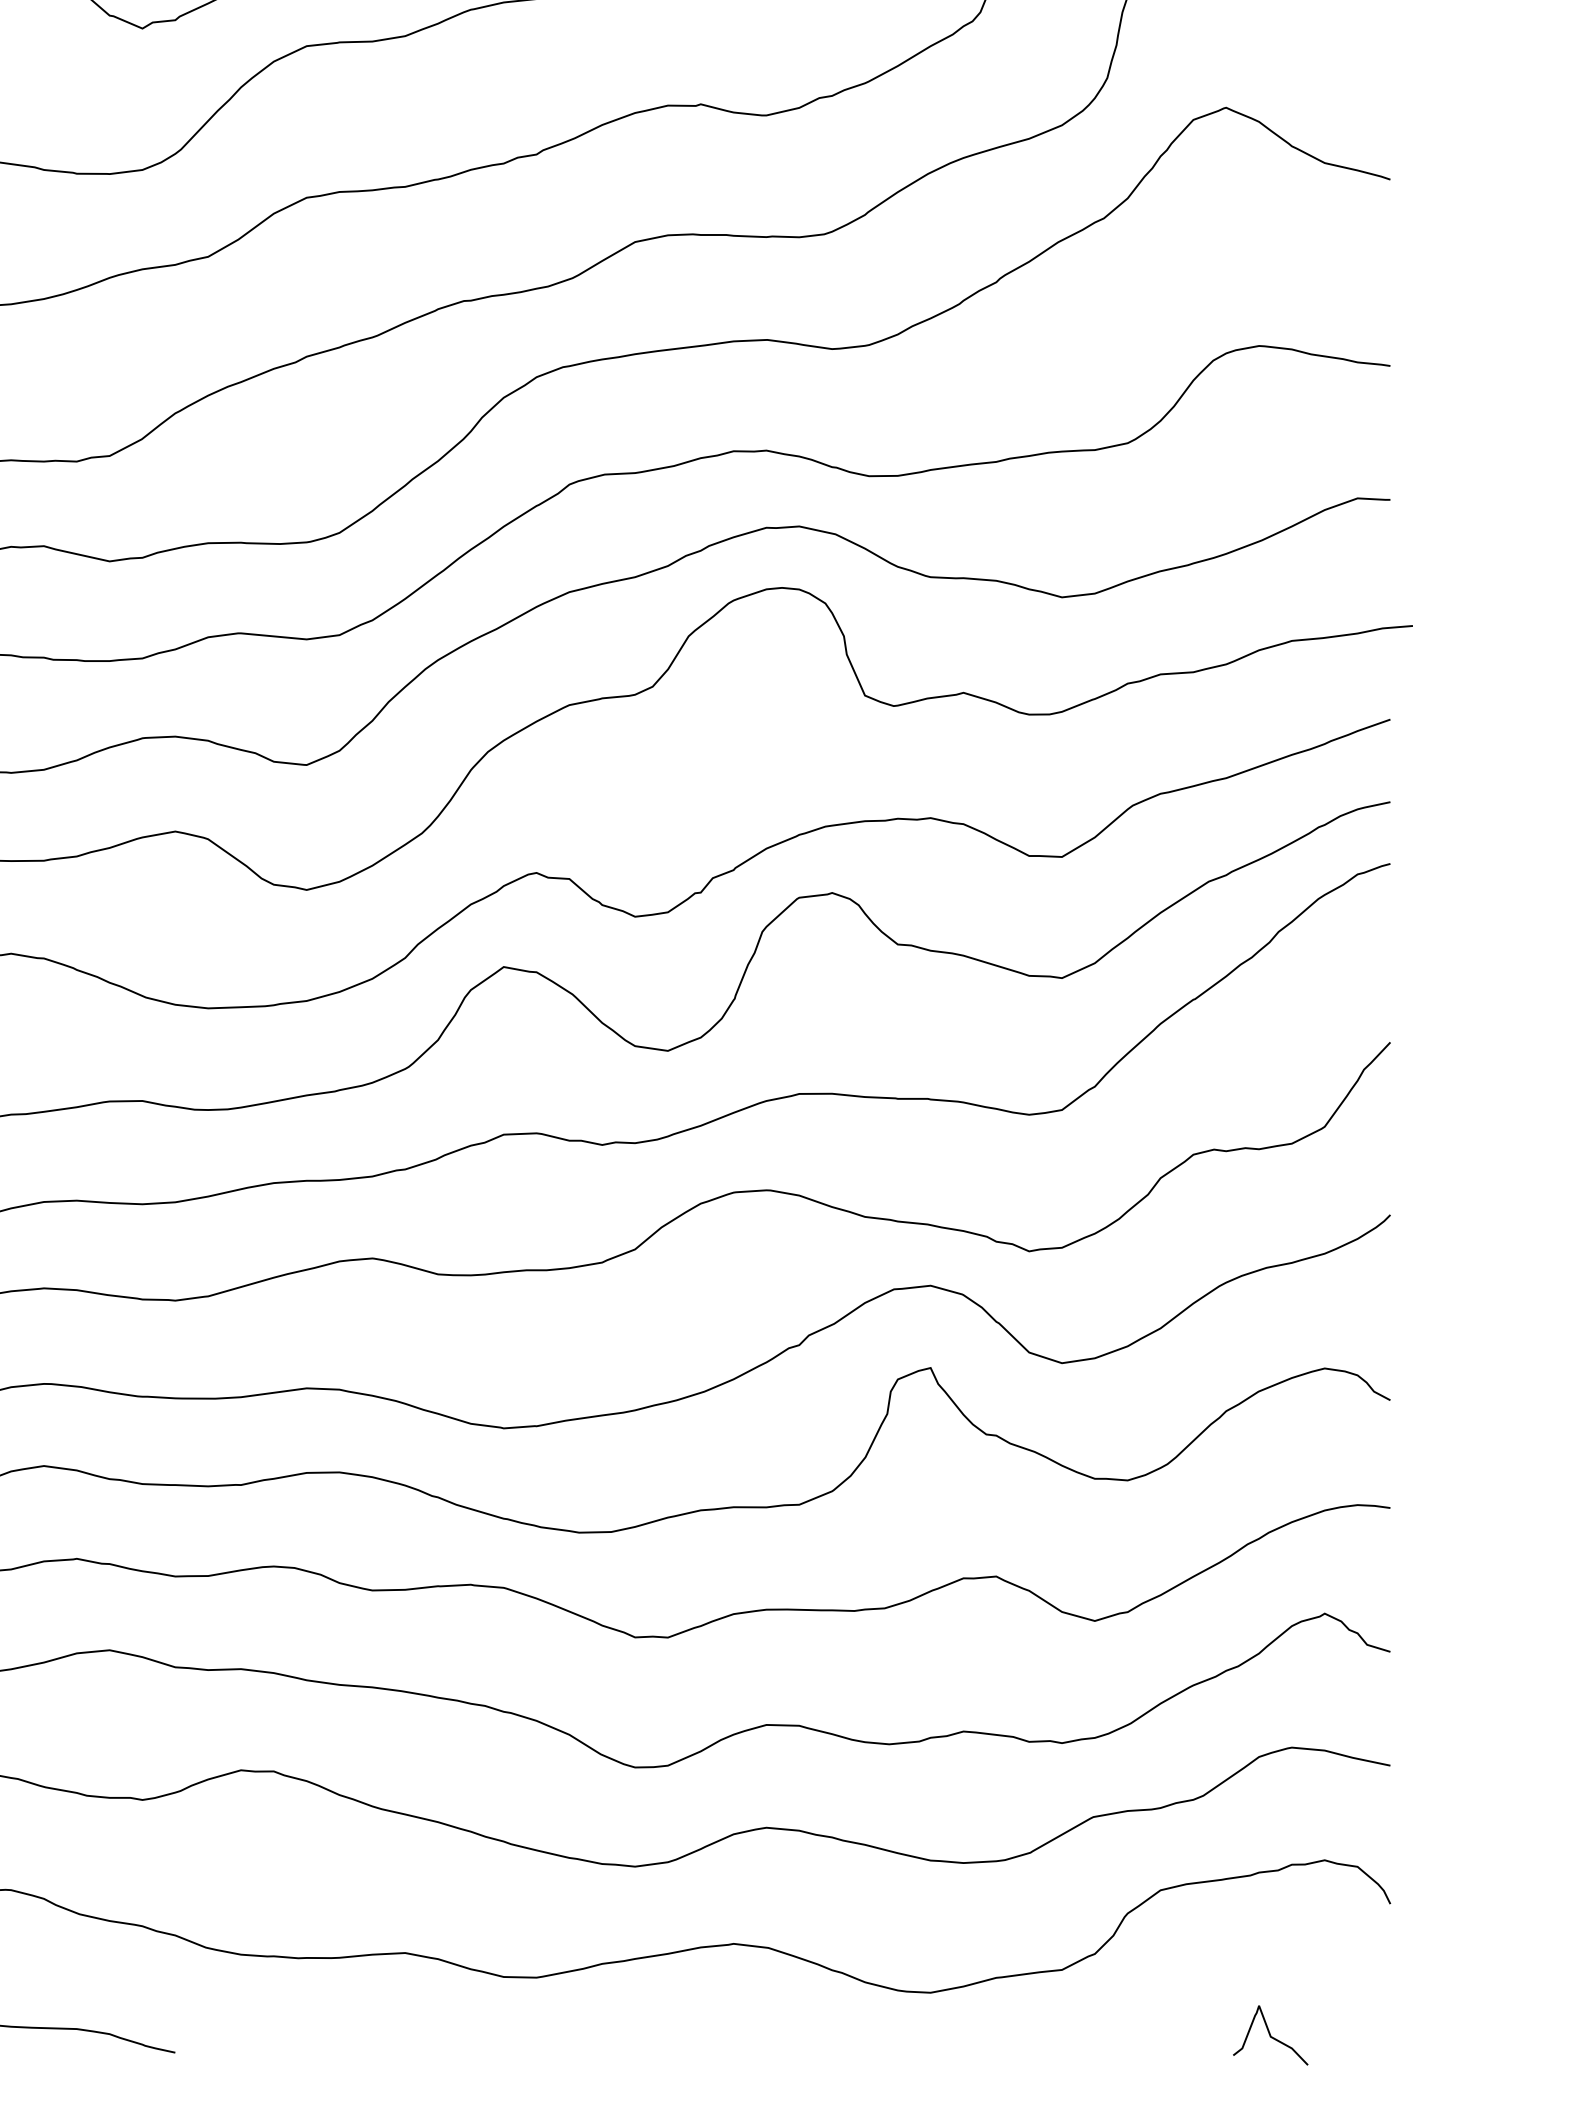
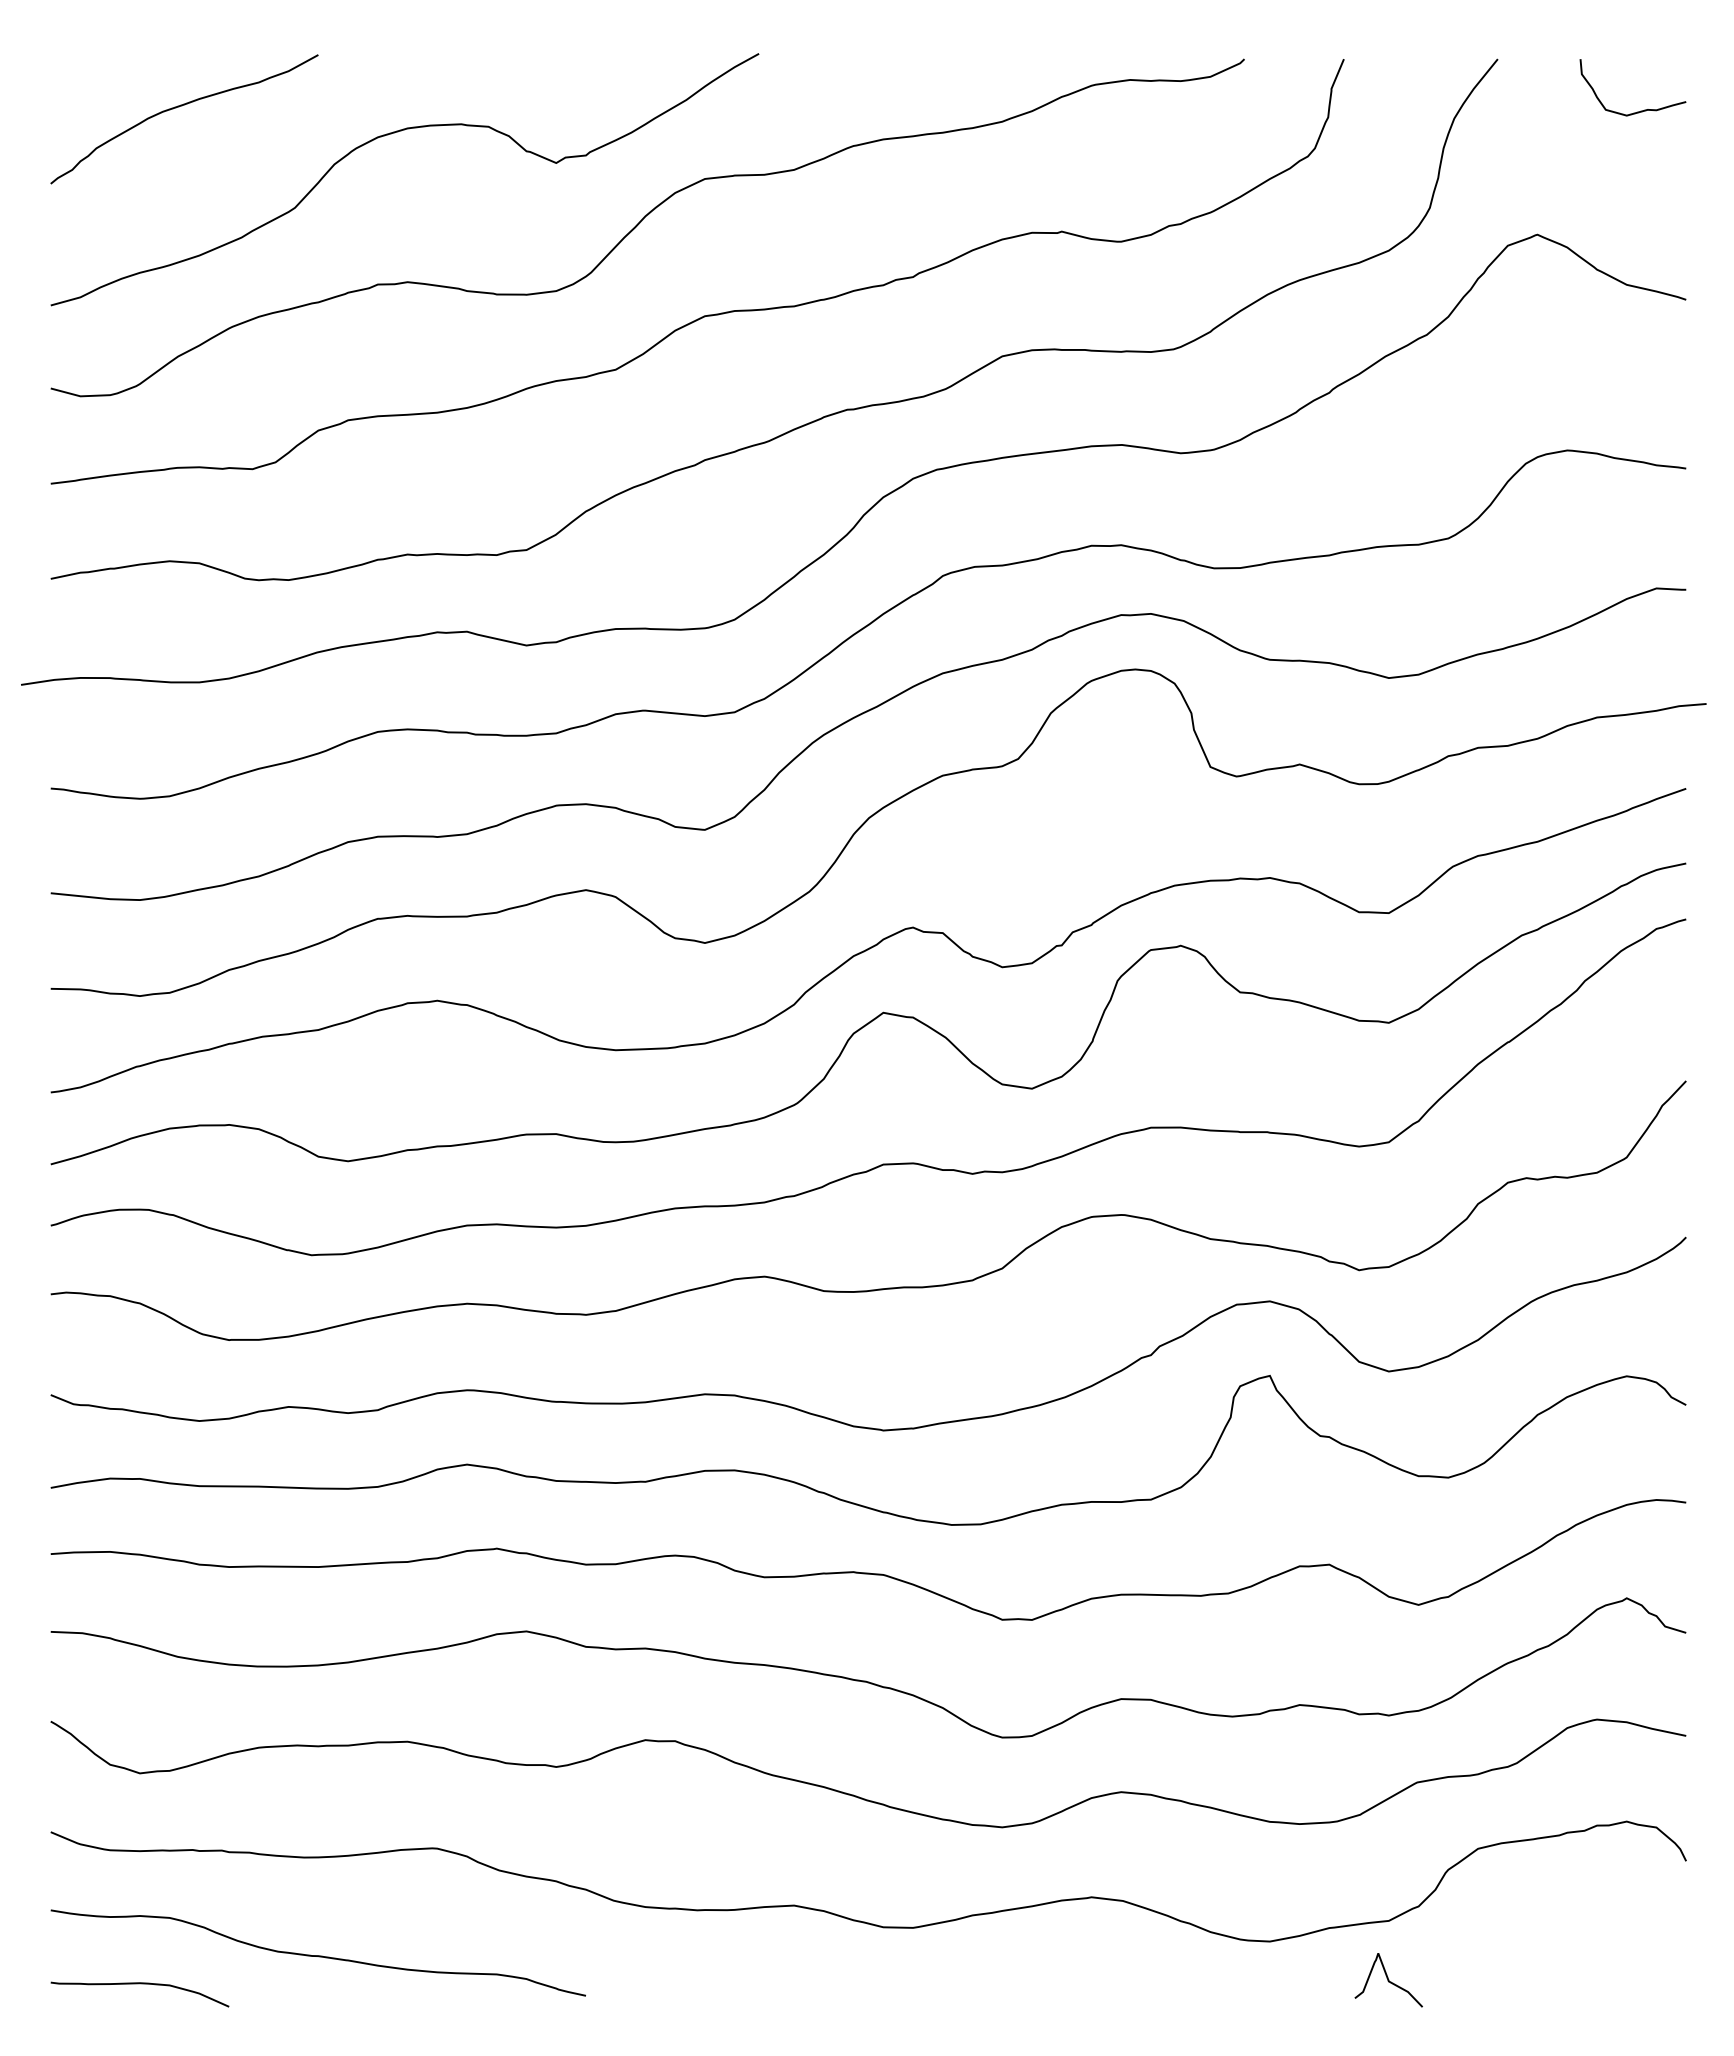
curve: (1270, 2035) -> (1388, 1980), moved

